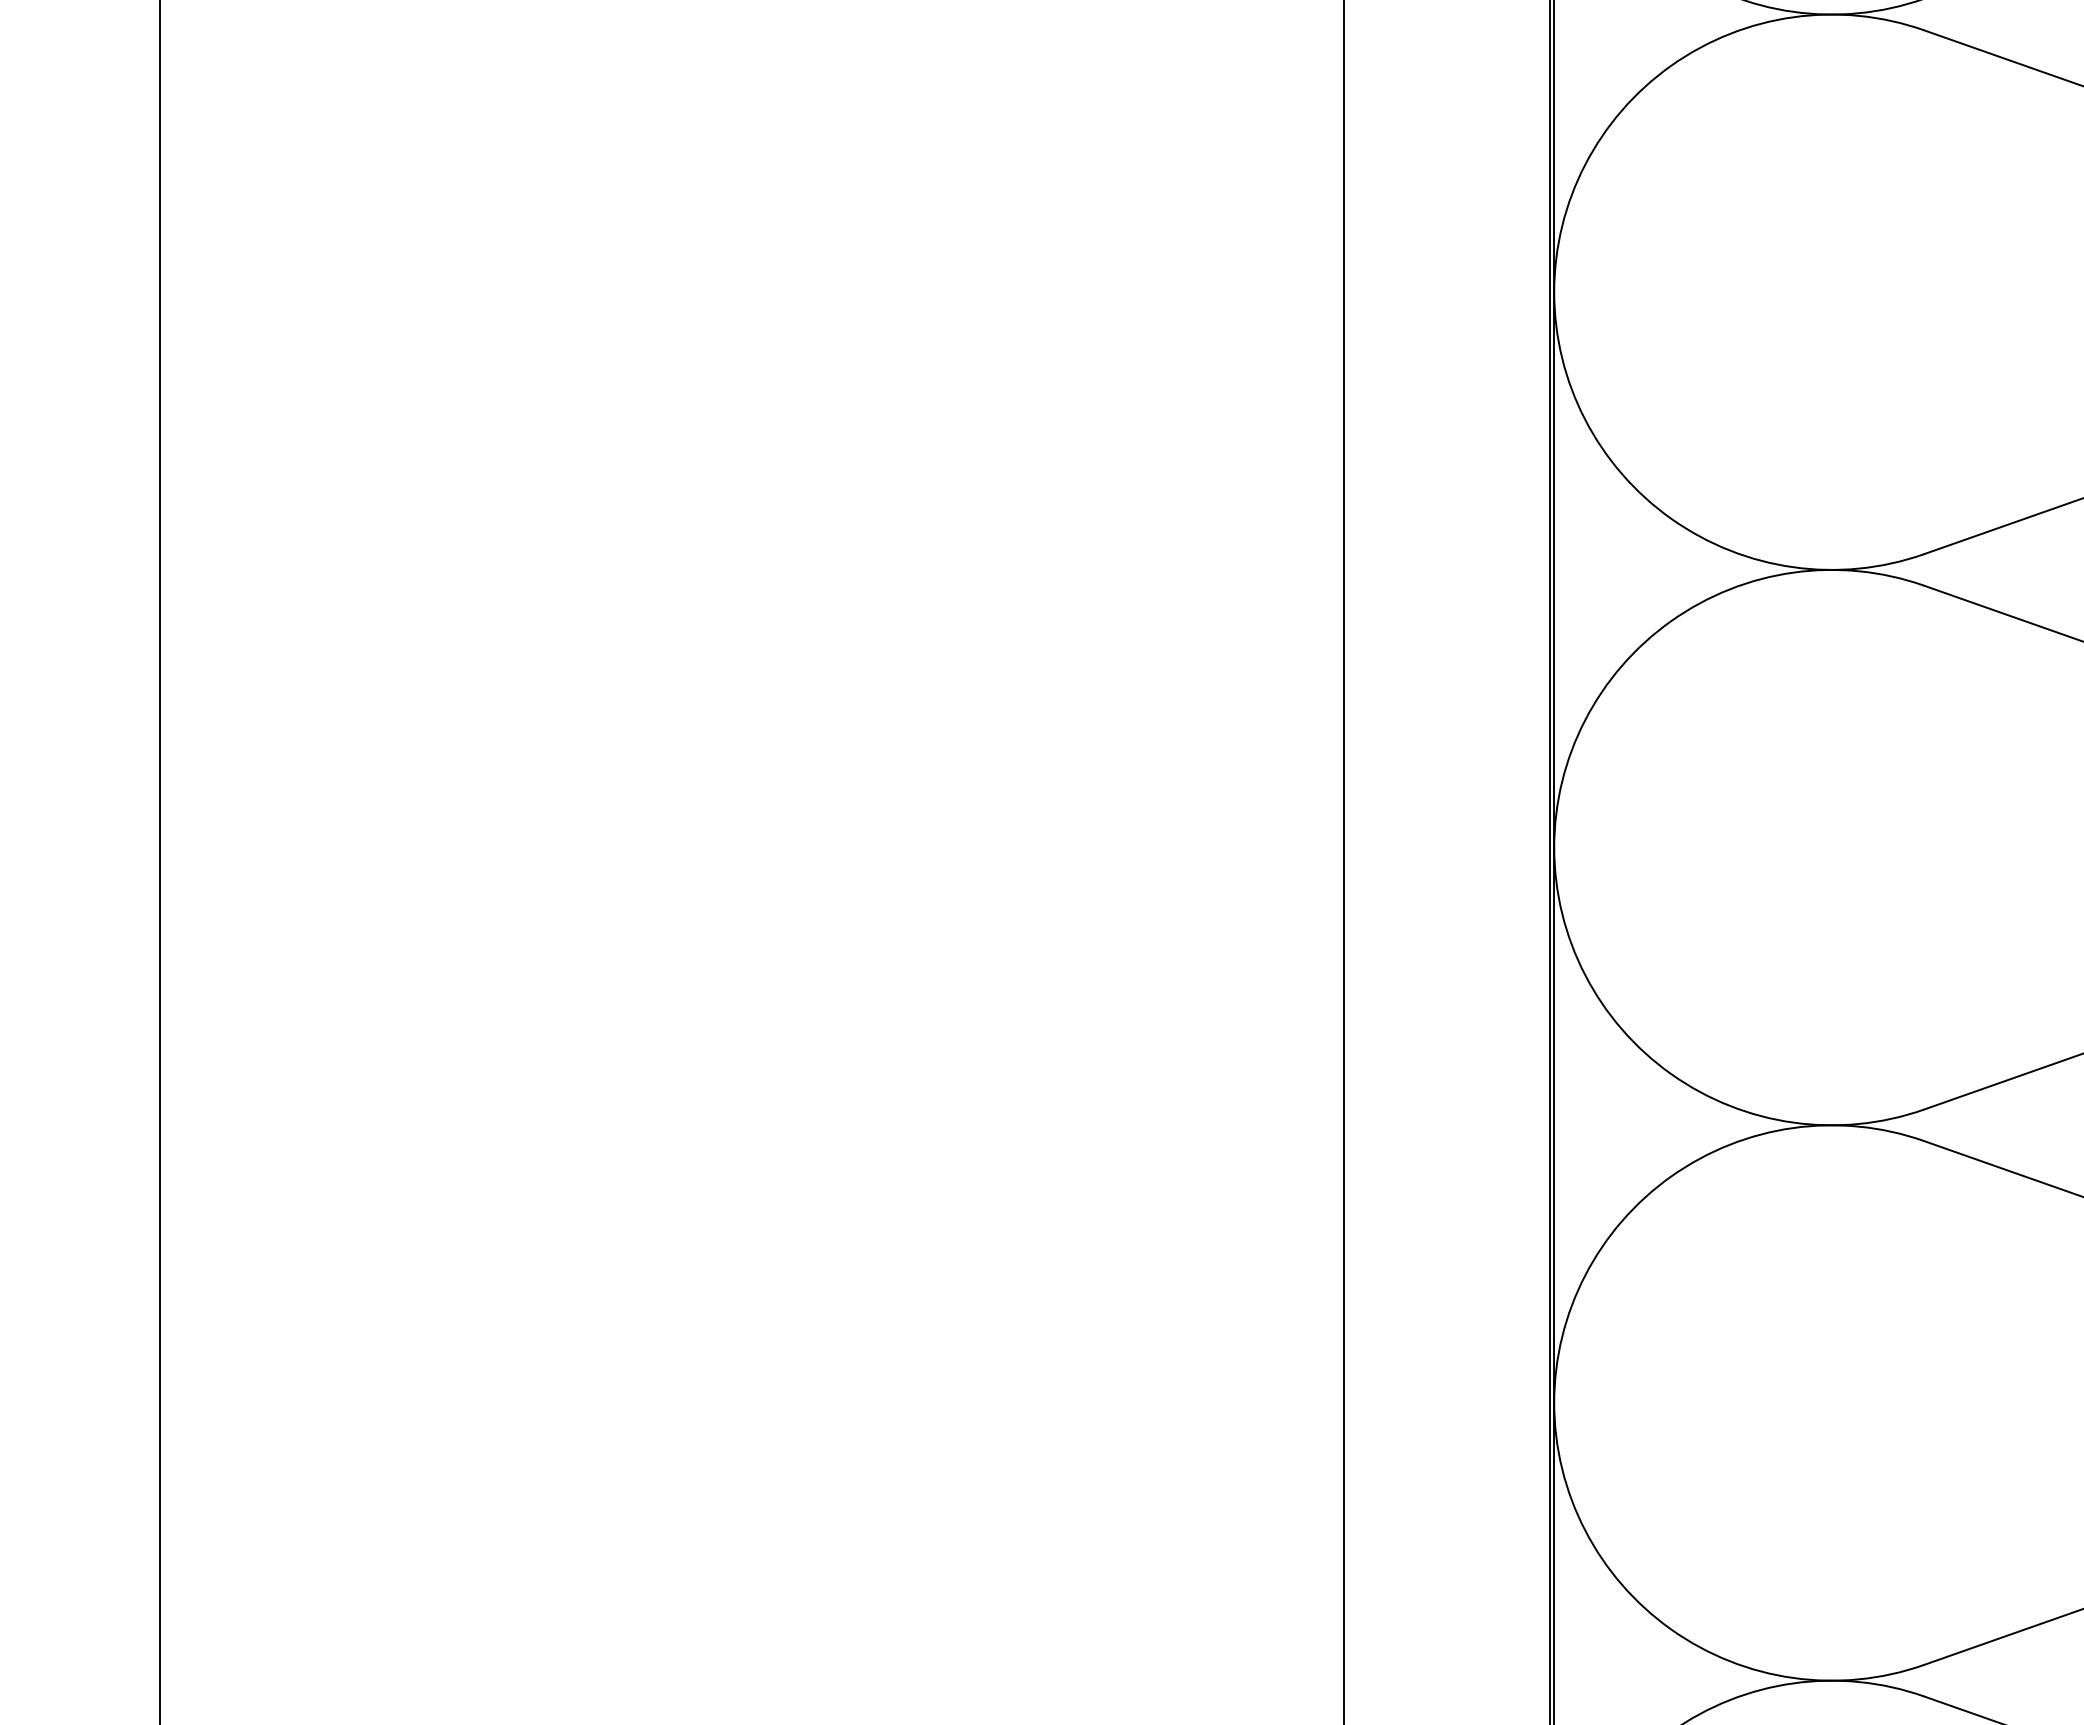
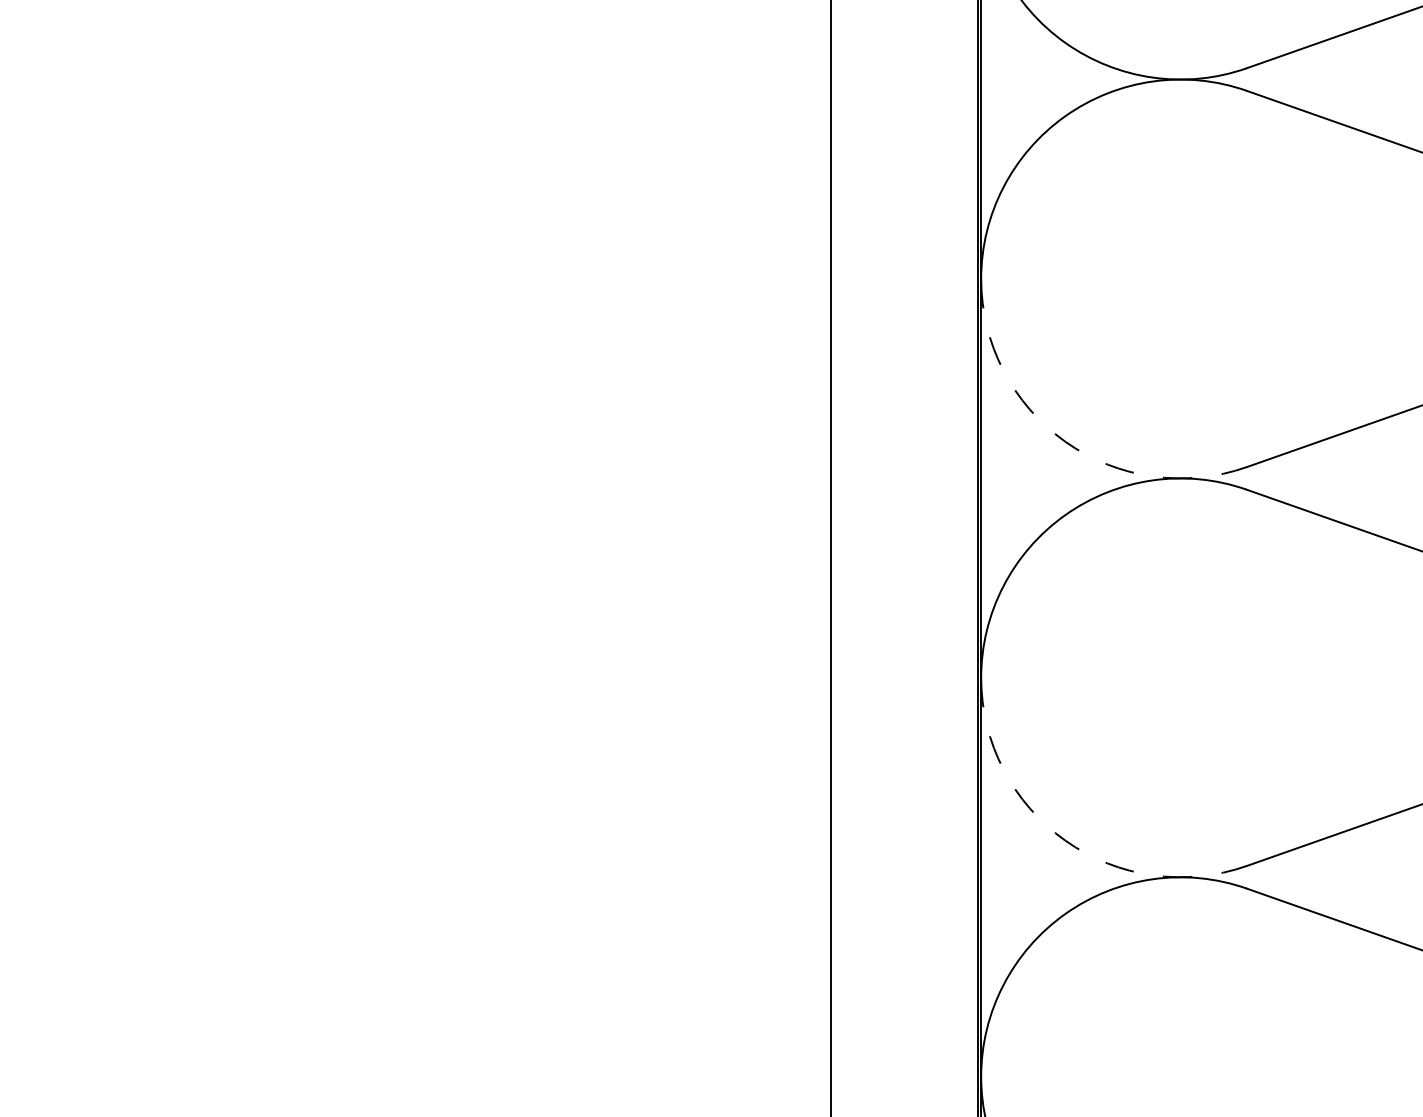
arc: (1671, 518) -> (1065, 441), solid -> dashed
arc: (1671, 1074) -> (1065, 840), solid -> dashed

